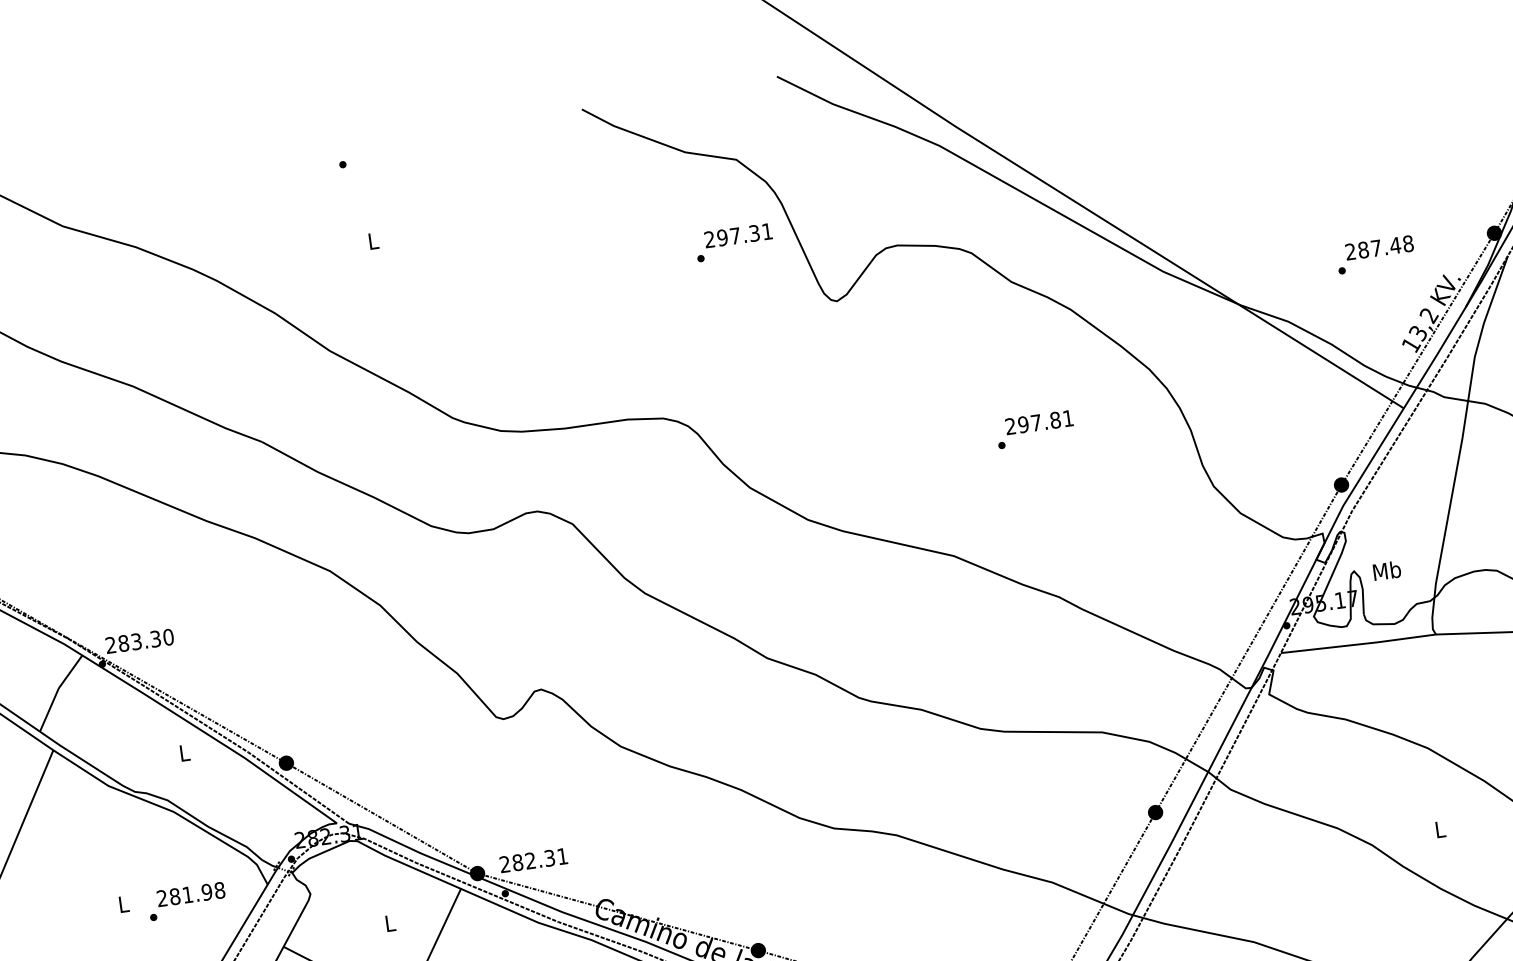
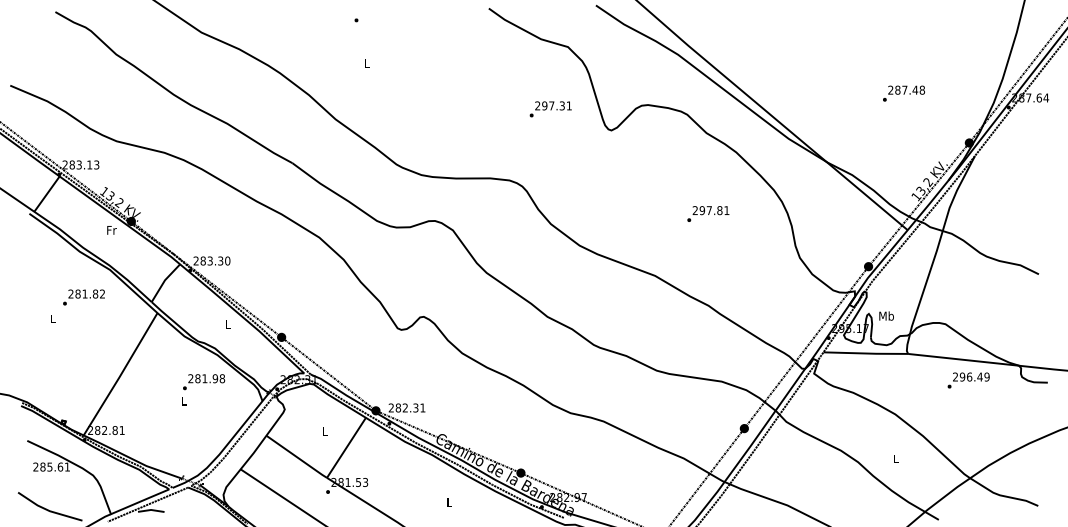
text: (733, 242) -> (550, 109), moved
text: (1374, 254) -> (903, 93), moved
text: (188, 901) -> (204, 382), moved

